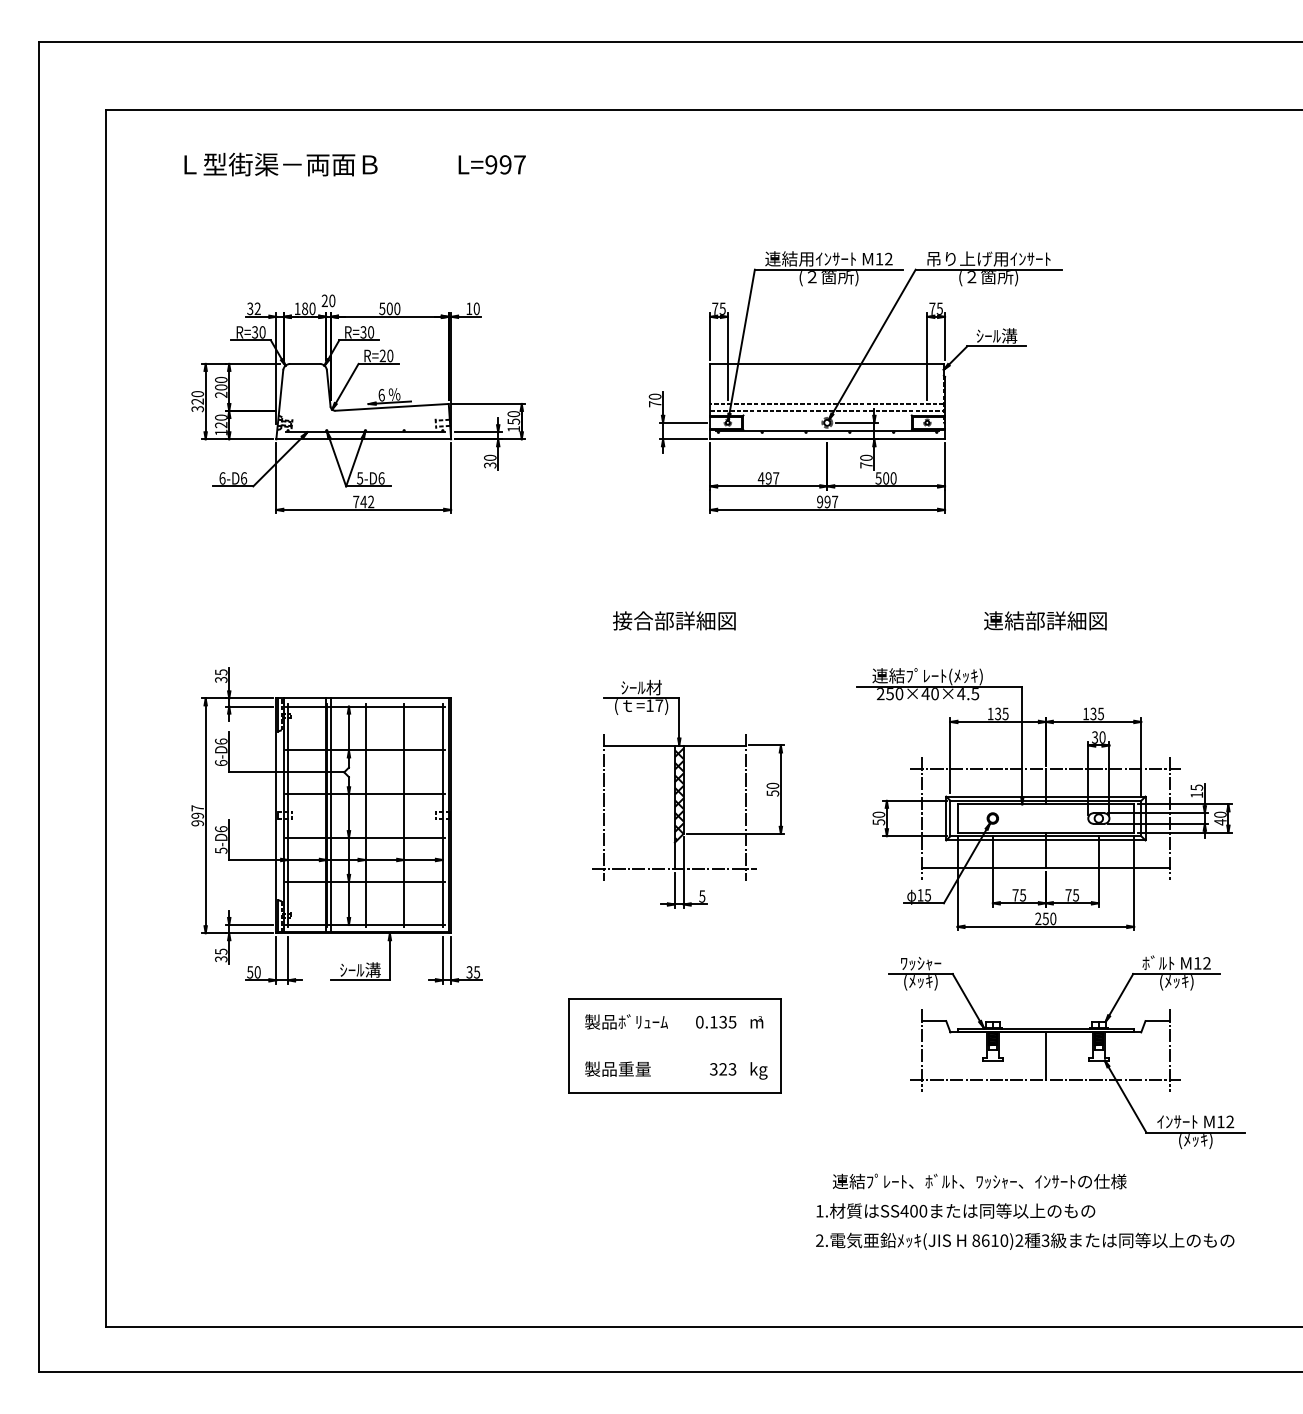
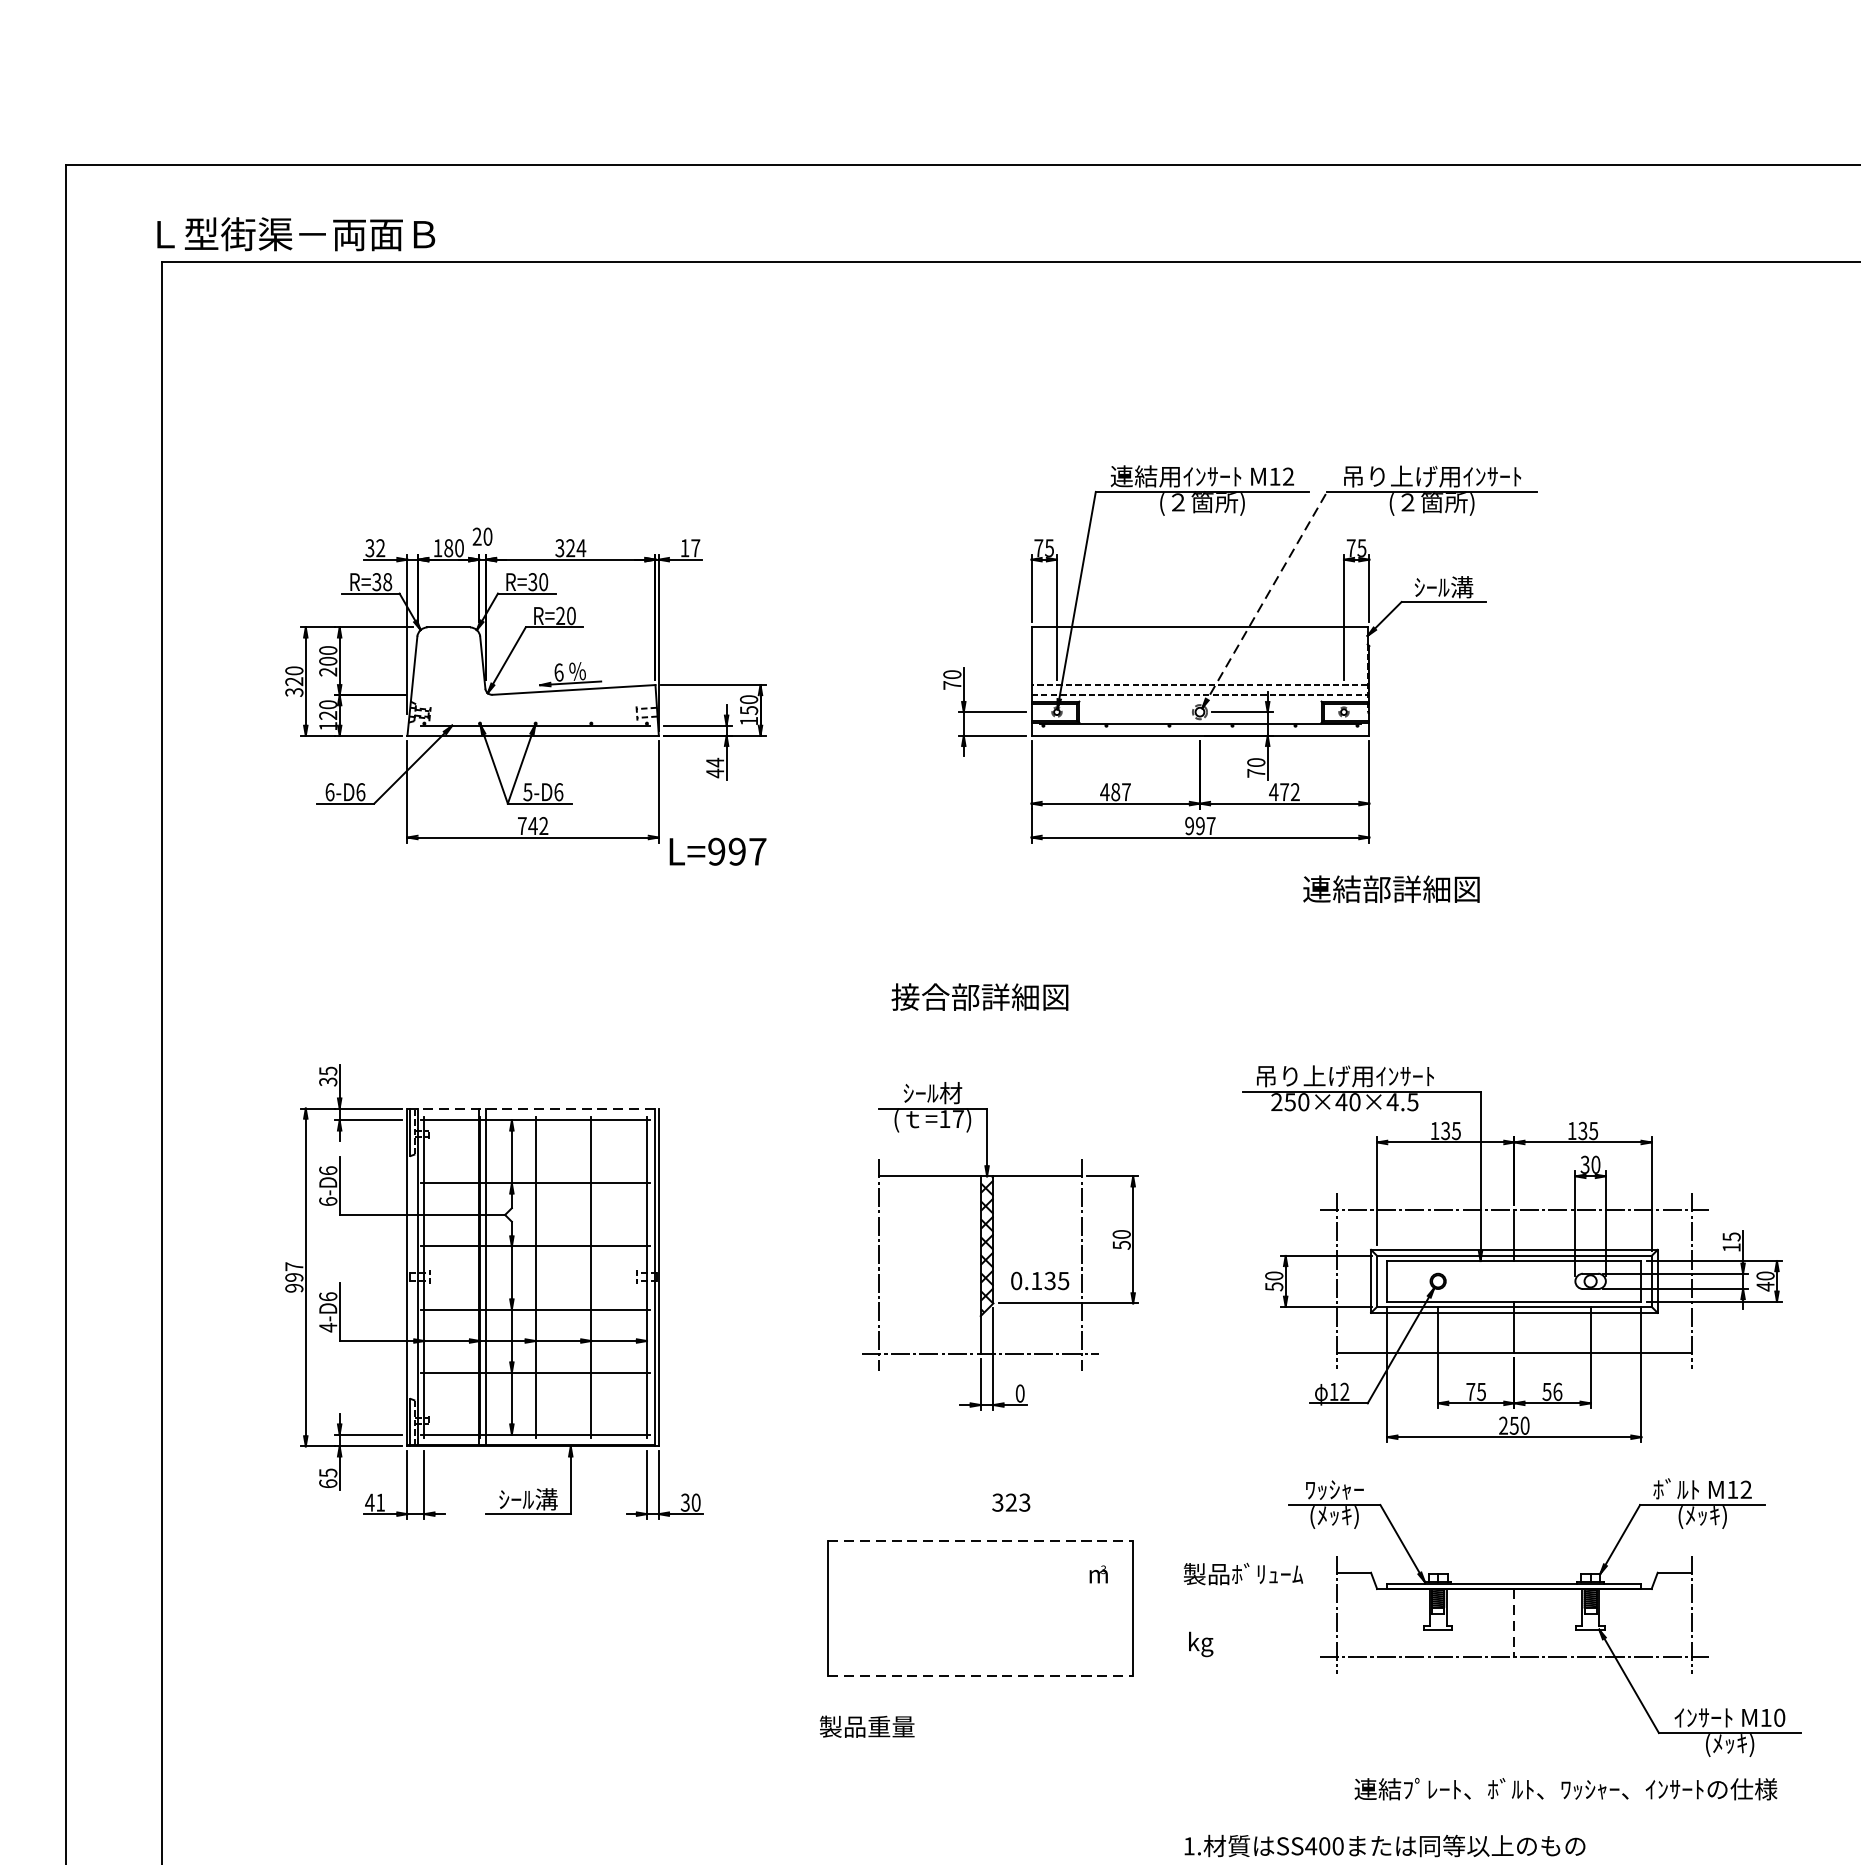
text: (280, 164) -> (295, 234), moved
text: (491, 164) -> (716, 851), moved
text: (389, 308) -> (570, 547), 500 -> 324
text: (476, 308) -> (695, 547), 10 -> 17
text: (262, 332) -> (387, 582), R=30 -> R=38
line: (872, 344) -> (1265, 599), solid -> dashed
text: (490, 461) -> (715, 767), 30 -> 44
text: (768, 478) -> (1115, 792), 497 -> 487
text: (885, 478) -> (1283, 792), 500 -> 472
text: (1045, 620) -> (1391, 888), moved
text: (927, 676) -> (1344, 1077), 連結ﾌﾟﾚｰﾄ(ﾒｯｷ) -> 吊り上げ用ｲﾝｻｰﾄ
line: (364, 698) -> (534, 1108), solid -> dashed
text: (221, 850) -> (328, 1327), 5-D6 -> 4-D6
text: (928, 895) -> (1345, 1392), 15 -> 12
text: (1072, 895) -> (1552, 1392), 75 -> 56
text: (702, 896) -> (1020, 1393), 5 -> 0
text: (221, 959) -> (328, 1484), 35 -> 65
text: (253, 972) -> (374, 1502), 50 -> 41
text: (477, 972) -> (696, 1502), 35 -> 30
line: (674, 998) -> (980, 1540), solid -> dashed
text: (626, 1021) -> (1243, 1573), moved
text: (716, 1022) -> (1040, 1281), moved
line: (1045, 1056) -> (1513, 1623), solid -> dashed
text: (617, 1068) -> (866, 1725), moved
text: (723, 1069) -> (1011, 1502), moved
text: (758, 1070) -> (1200, 1643), moved
line: (674, 1092) -> (980, 1675), solid -> dashed
text: (1230, 1121) -> (1779, 1717), M12 -> M10
text: (979, 1181) -> (1565, 1789), moved

